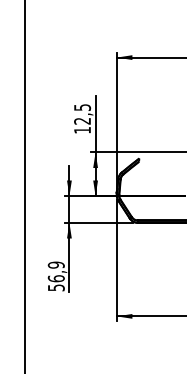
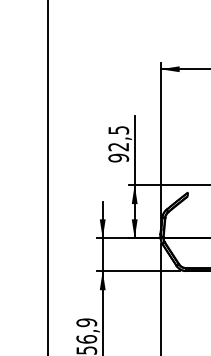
text: (82, 129) -> (118, 157), 12,5 -> 92,5

